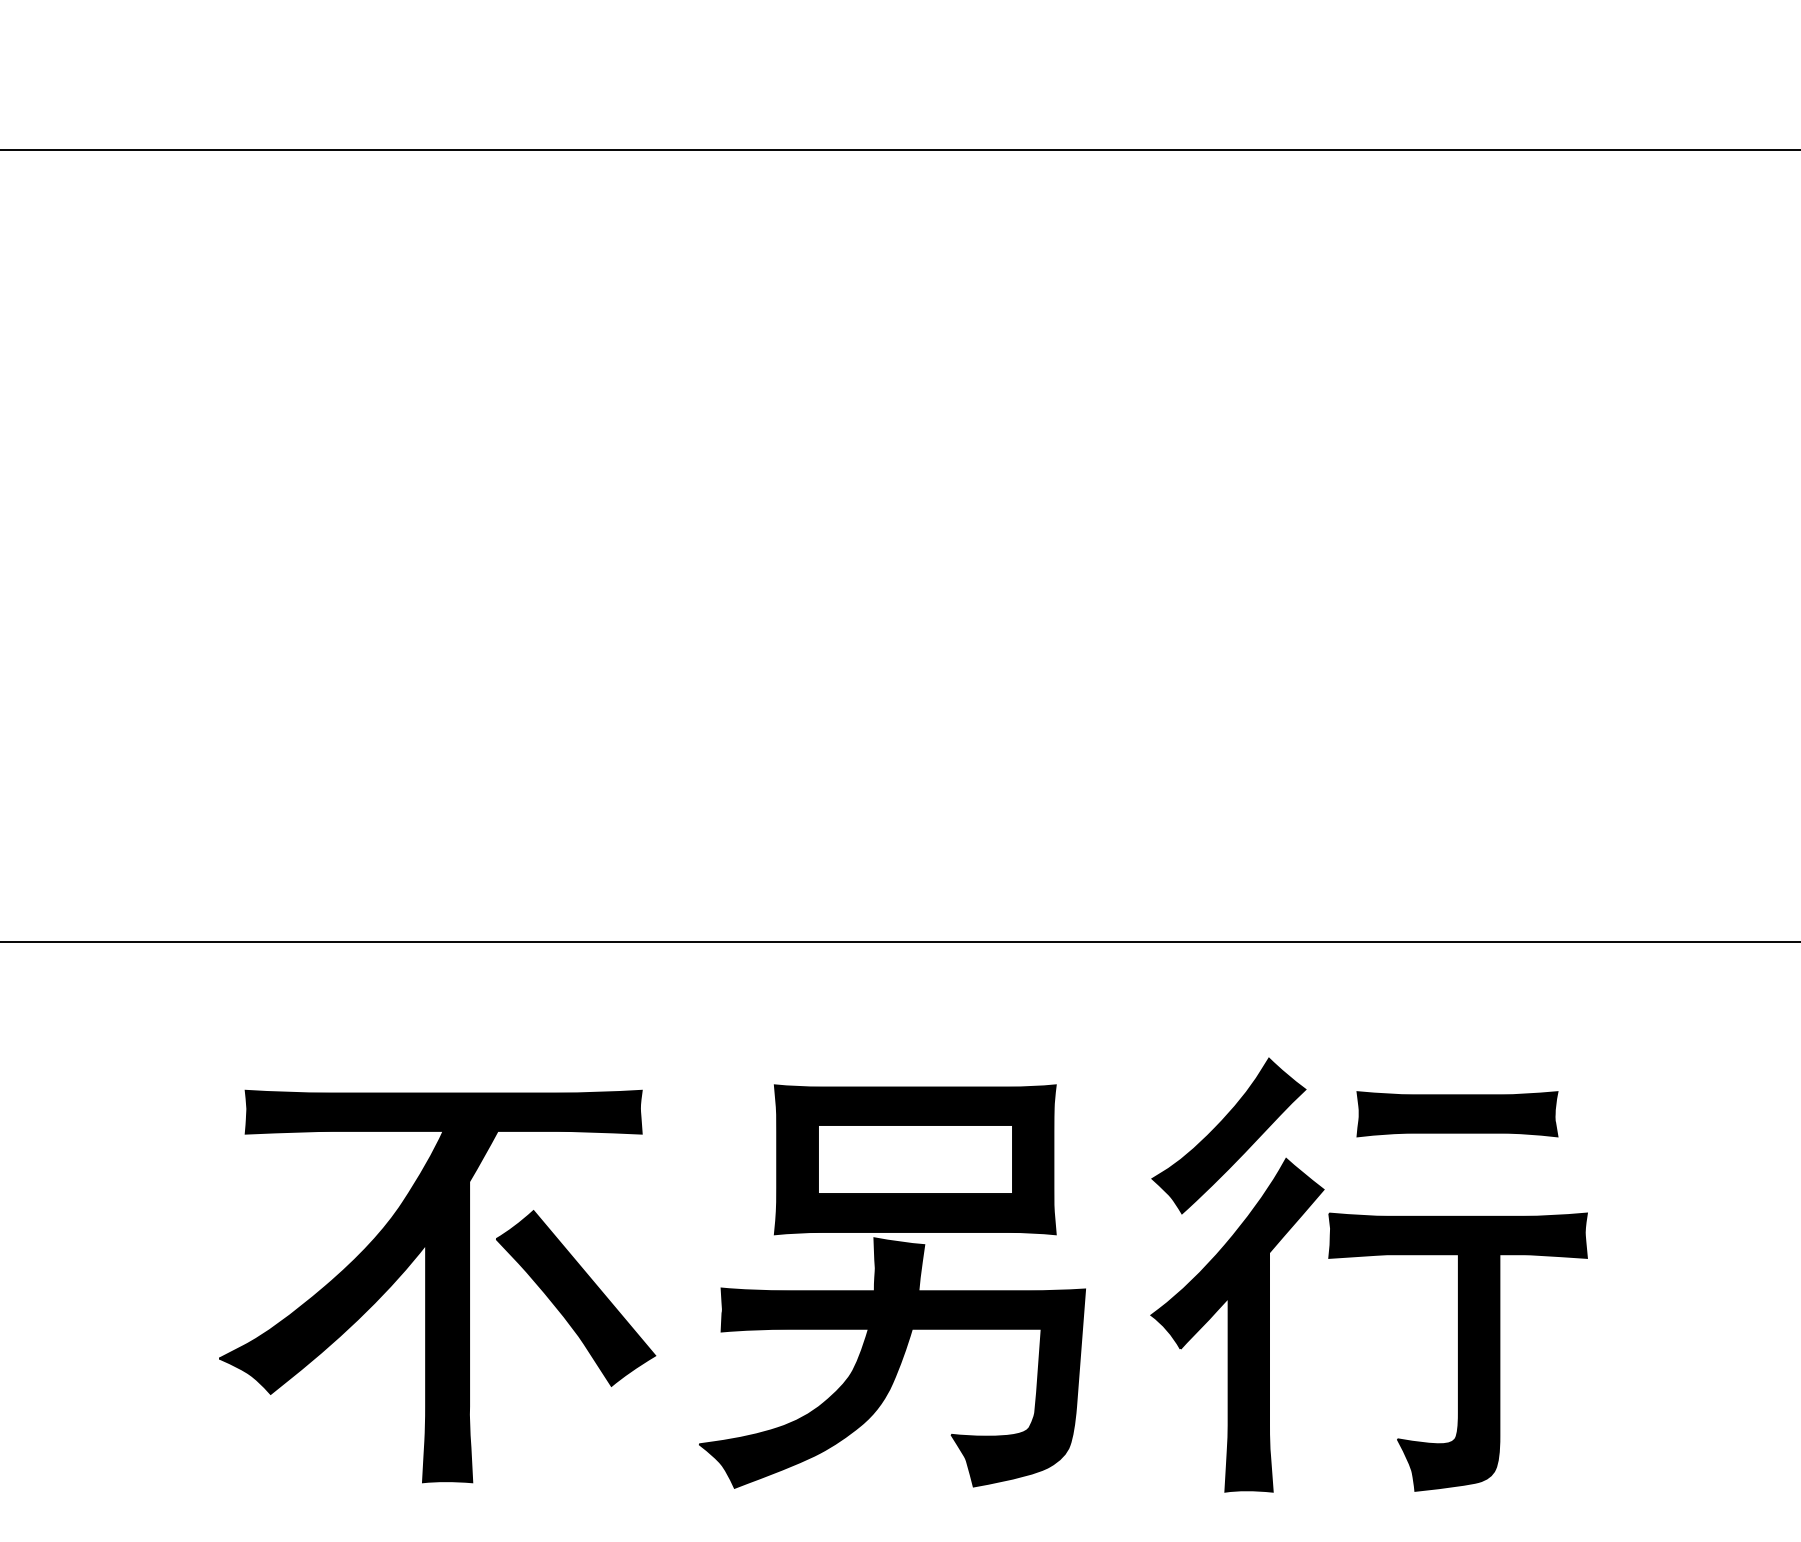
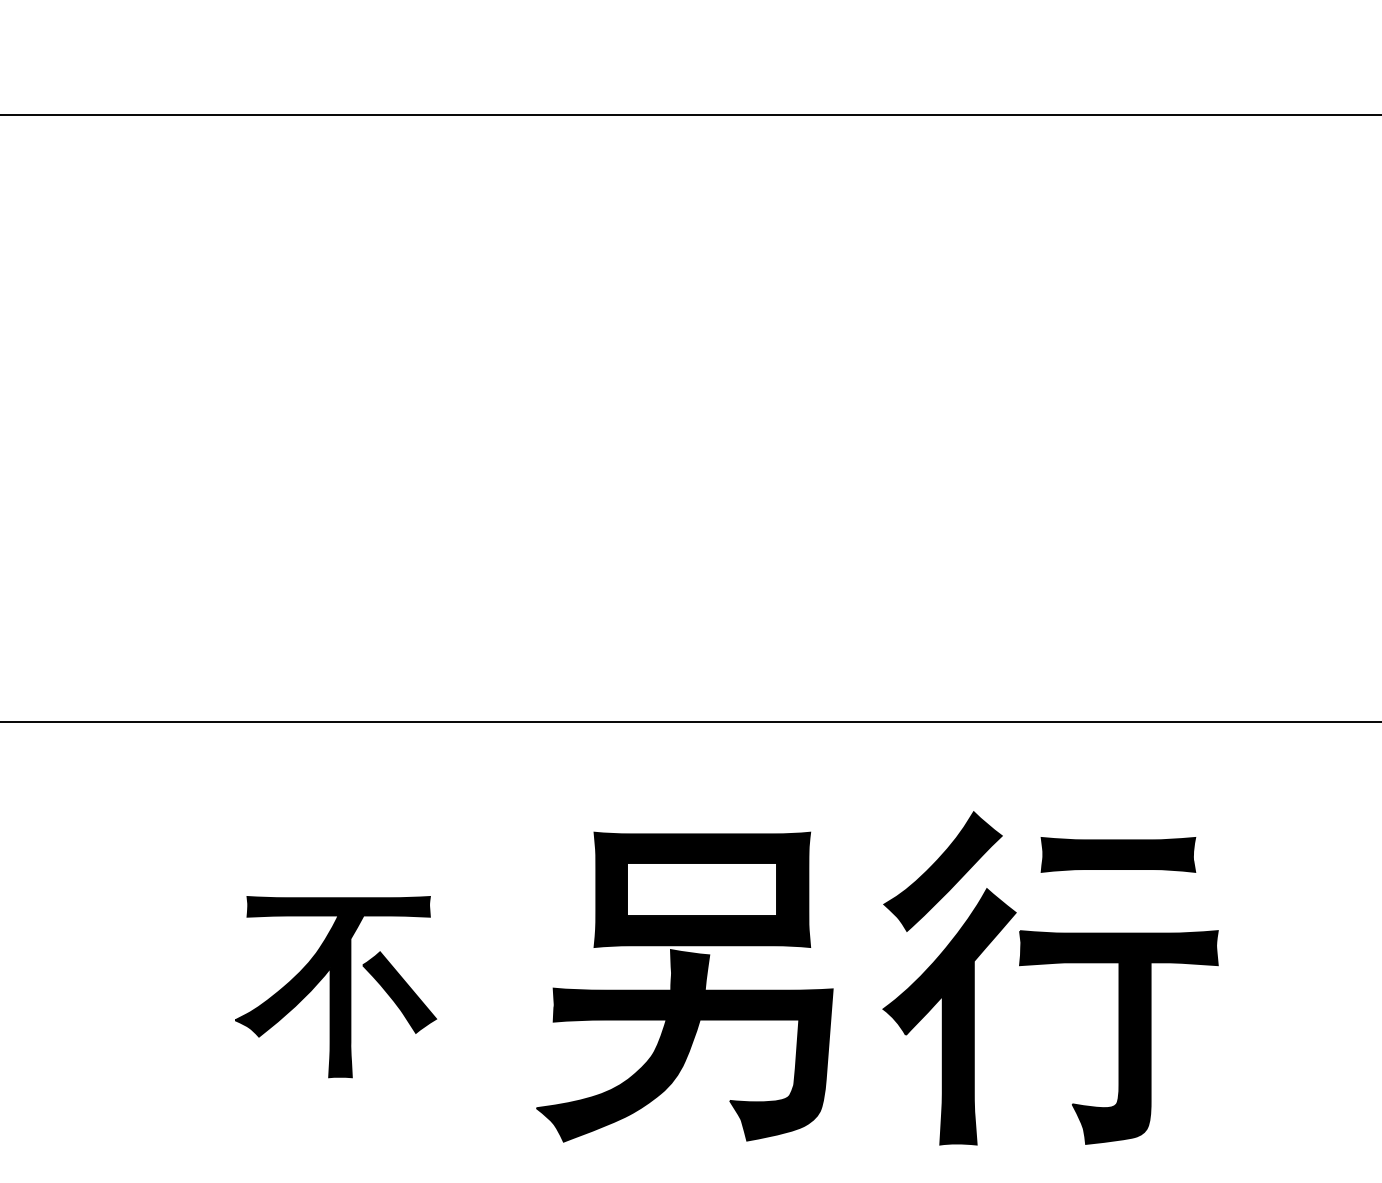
part: (437, 1286) -> (335, 987), size x0.6

